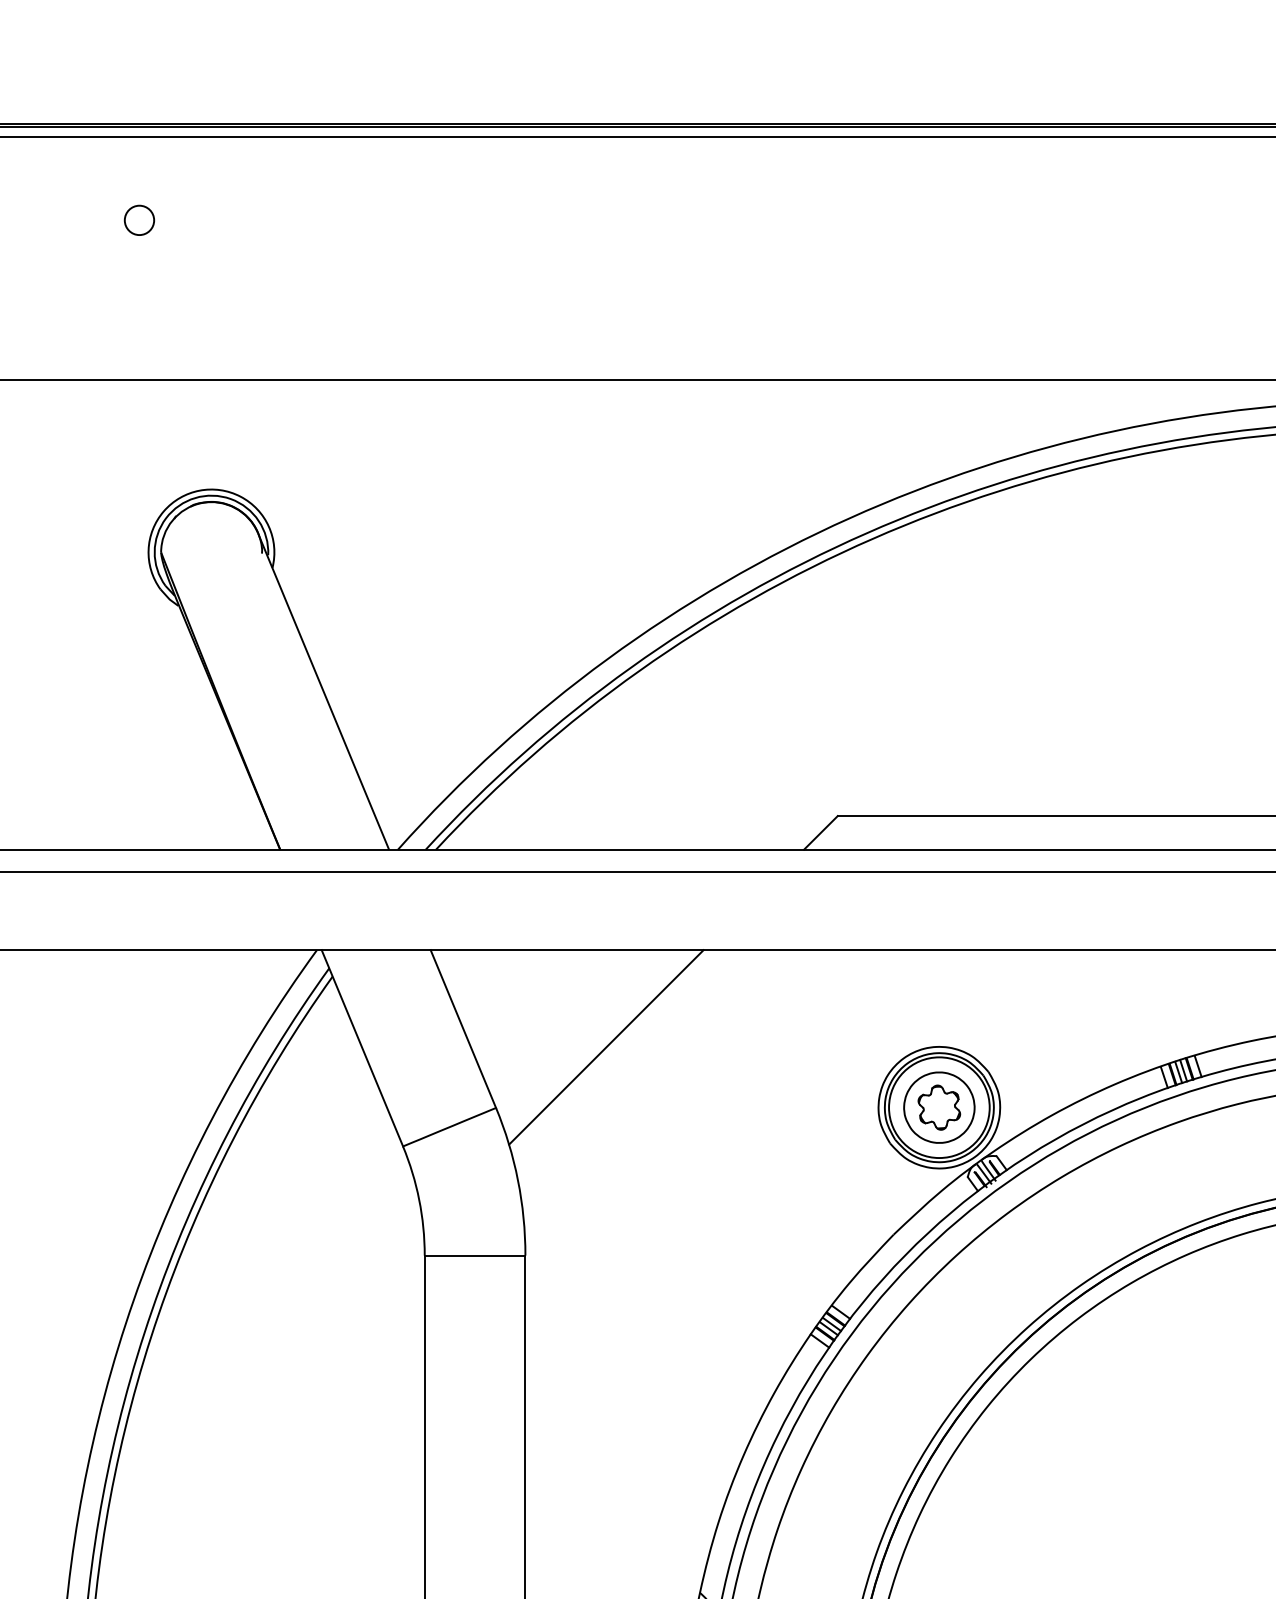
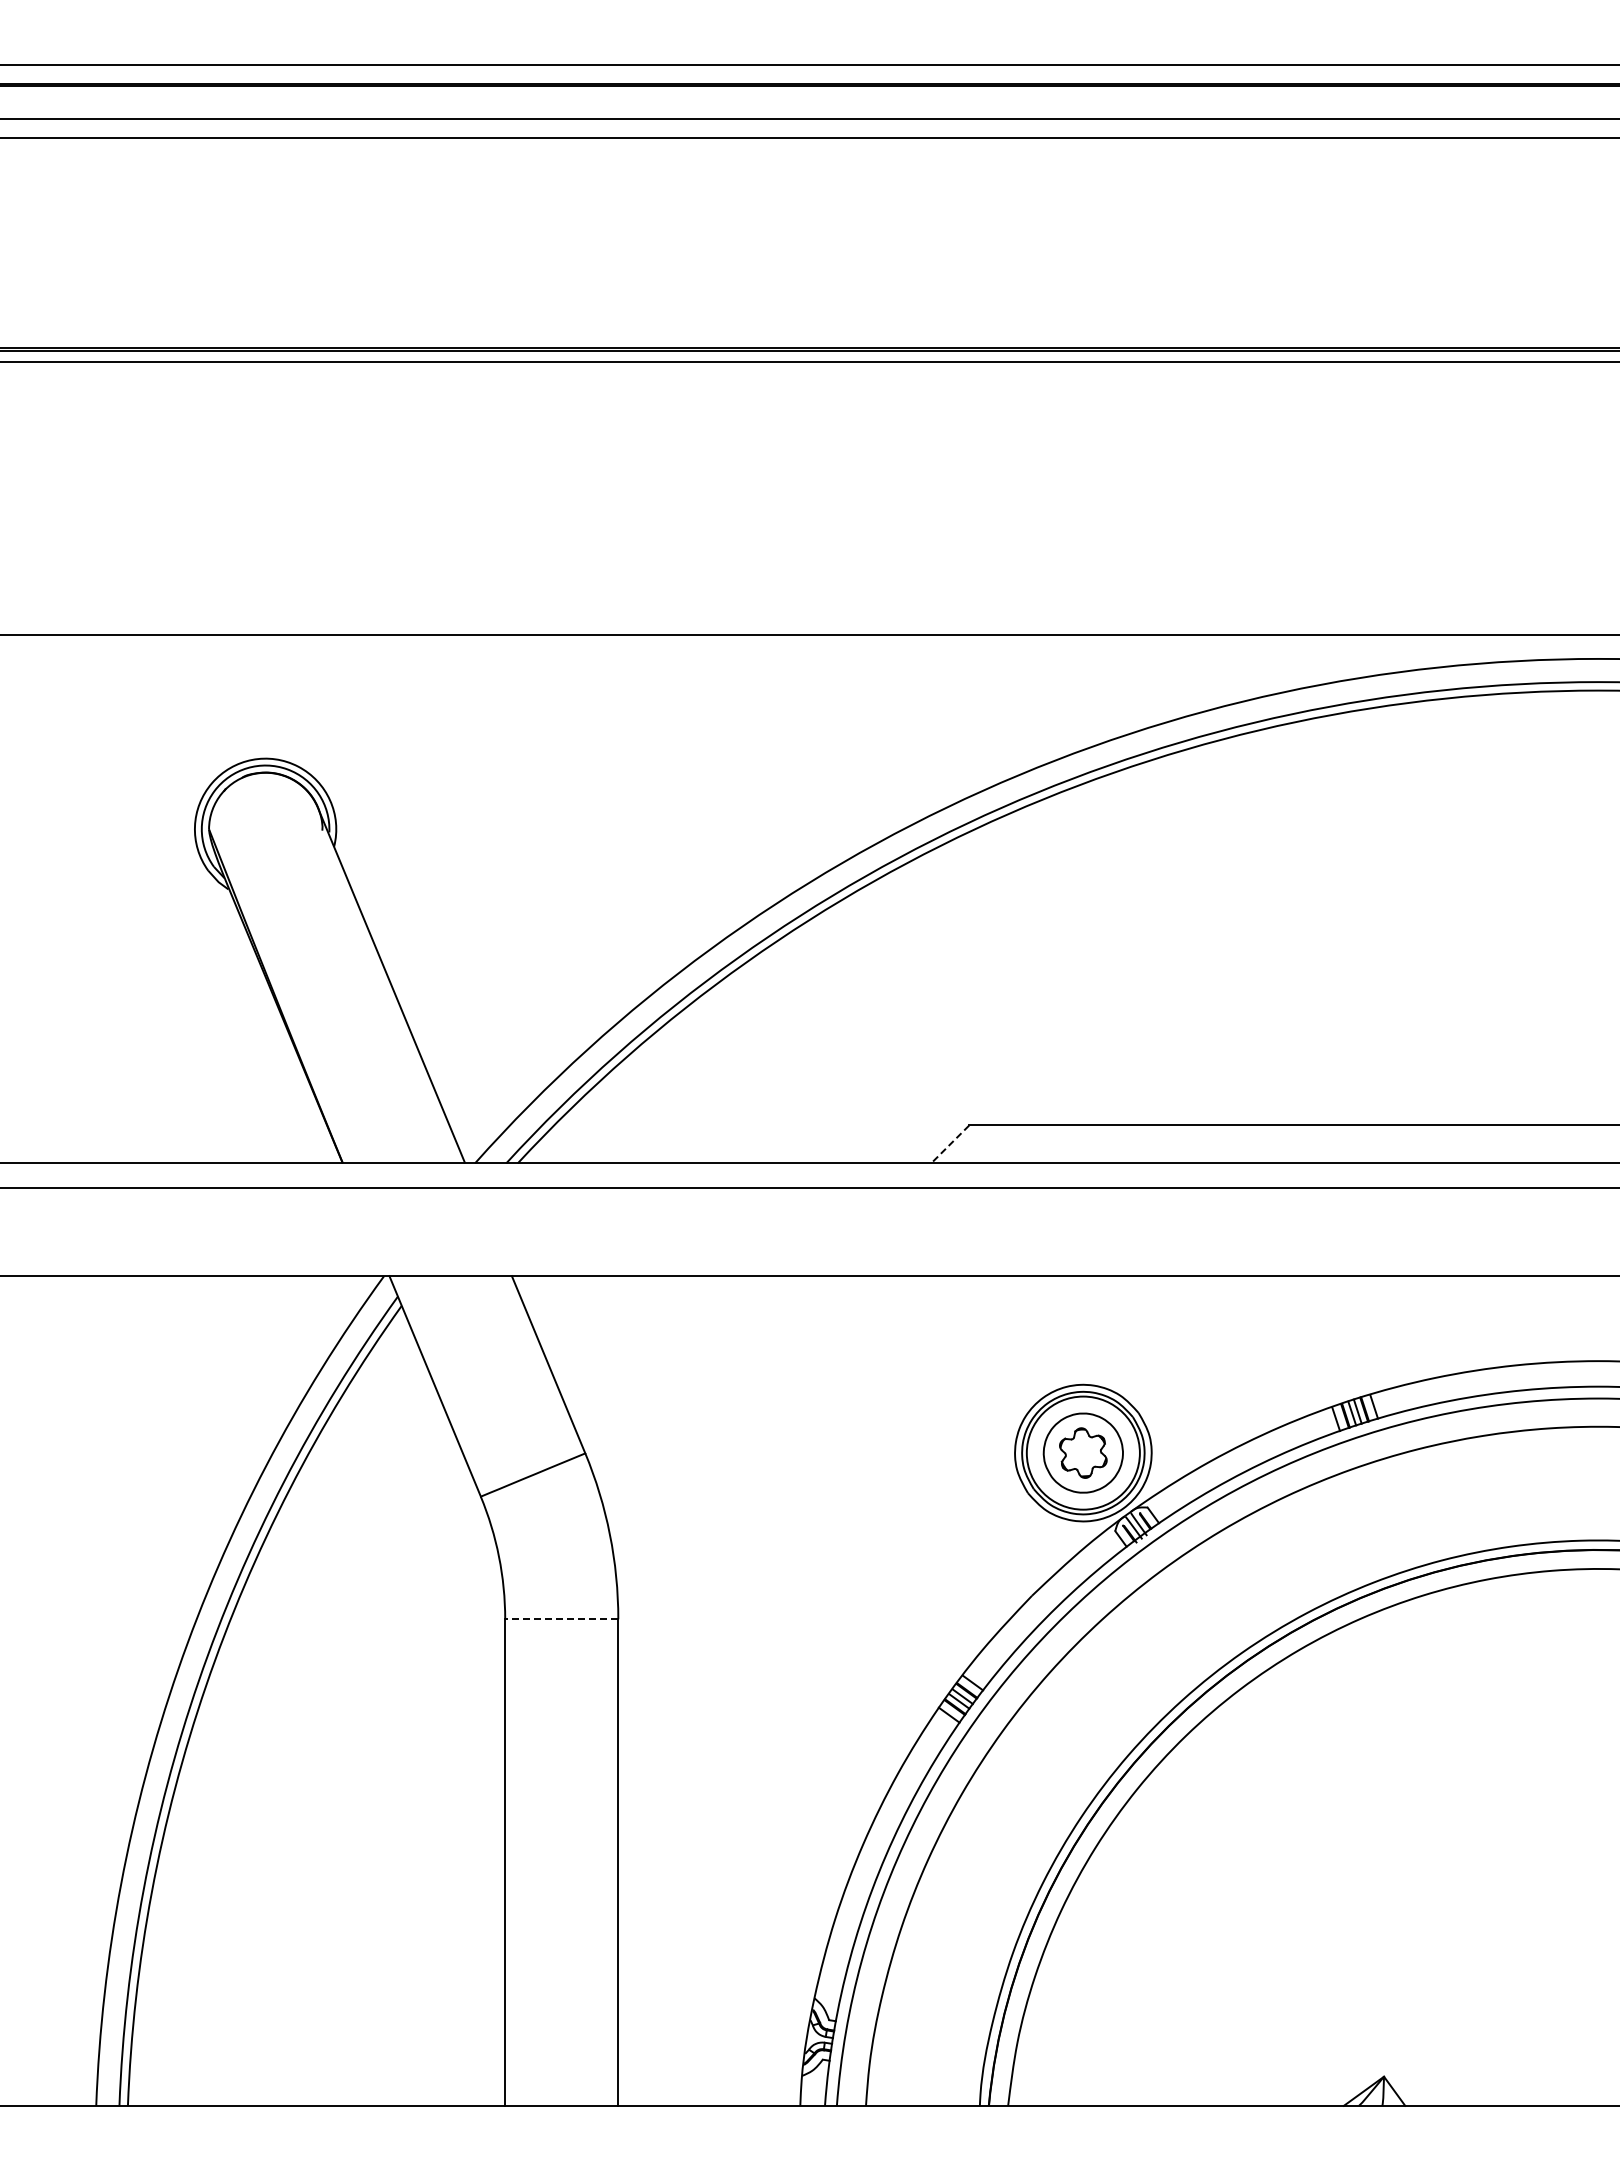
circle: (139, 219) -> (184, 455), removed
line: (821, 832) -> (950, 1144), solid -> dashed
line: (606, 1047) -> (709, 1385), removed
line: (474, 1255) -> (561, 1619), solid -> dashed

